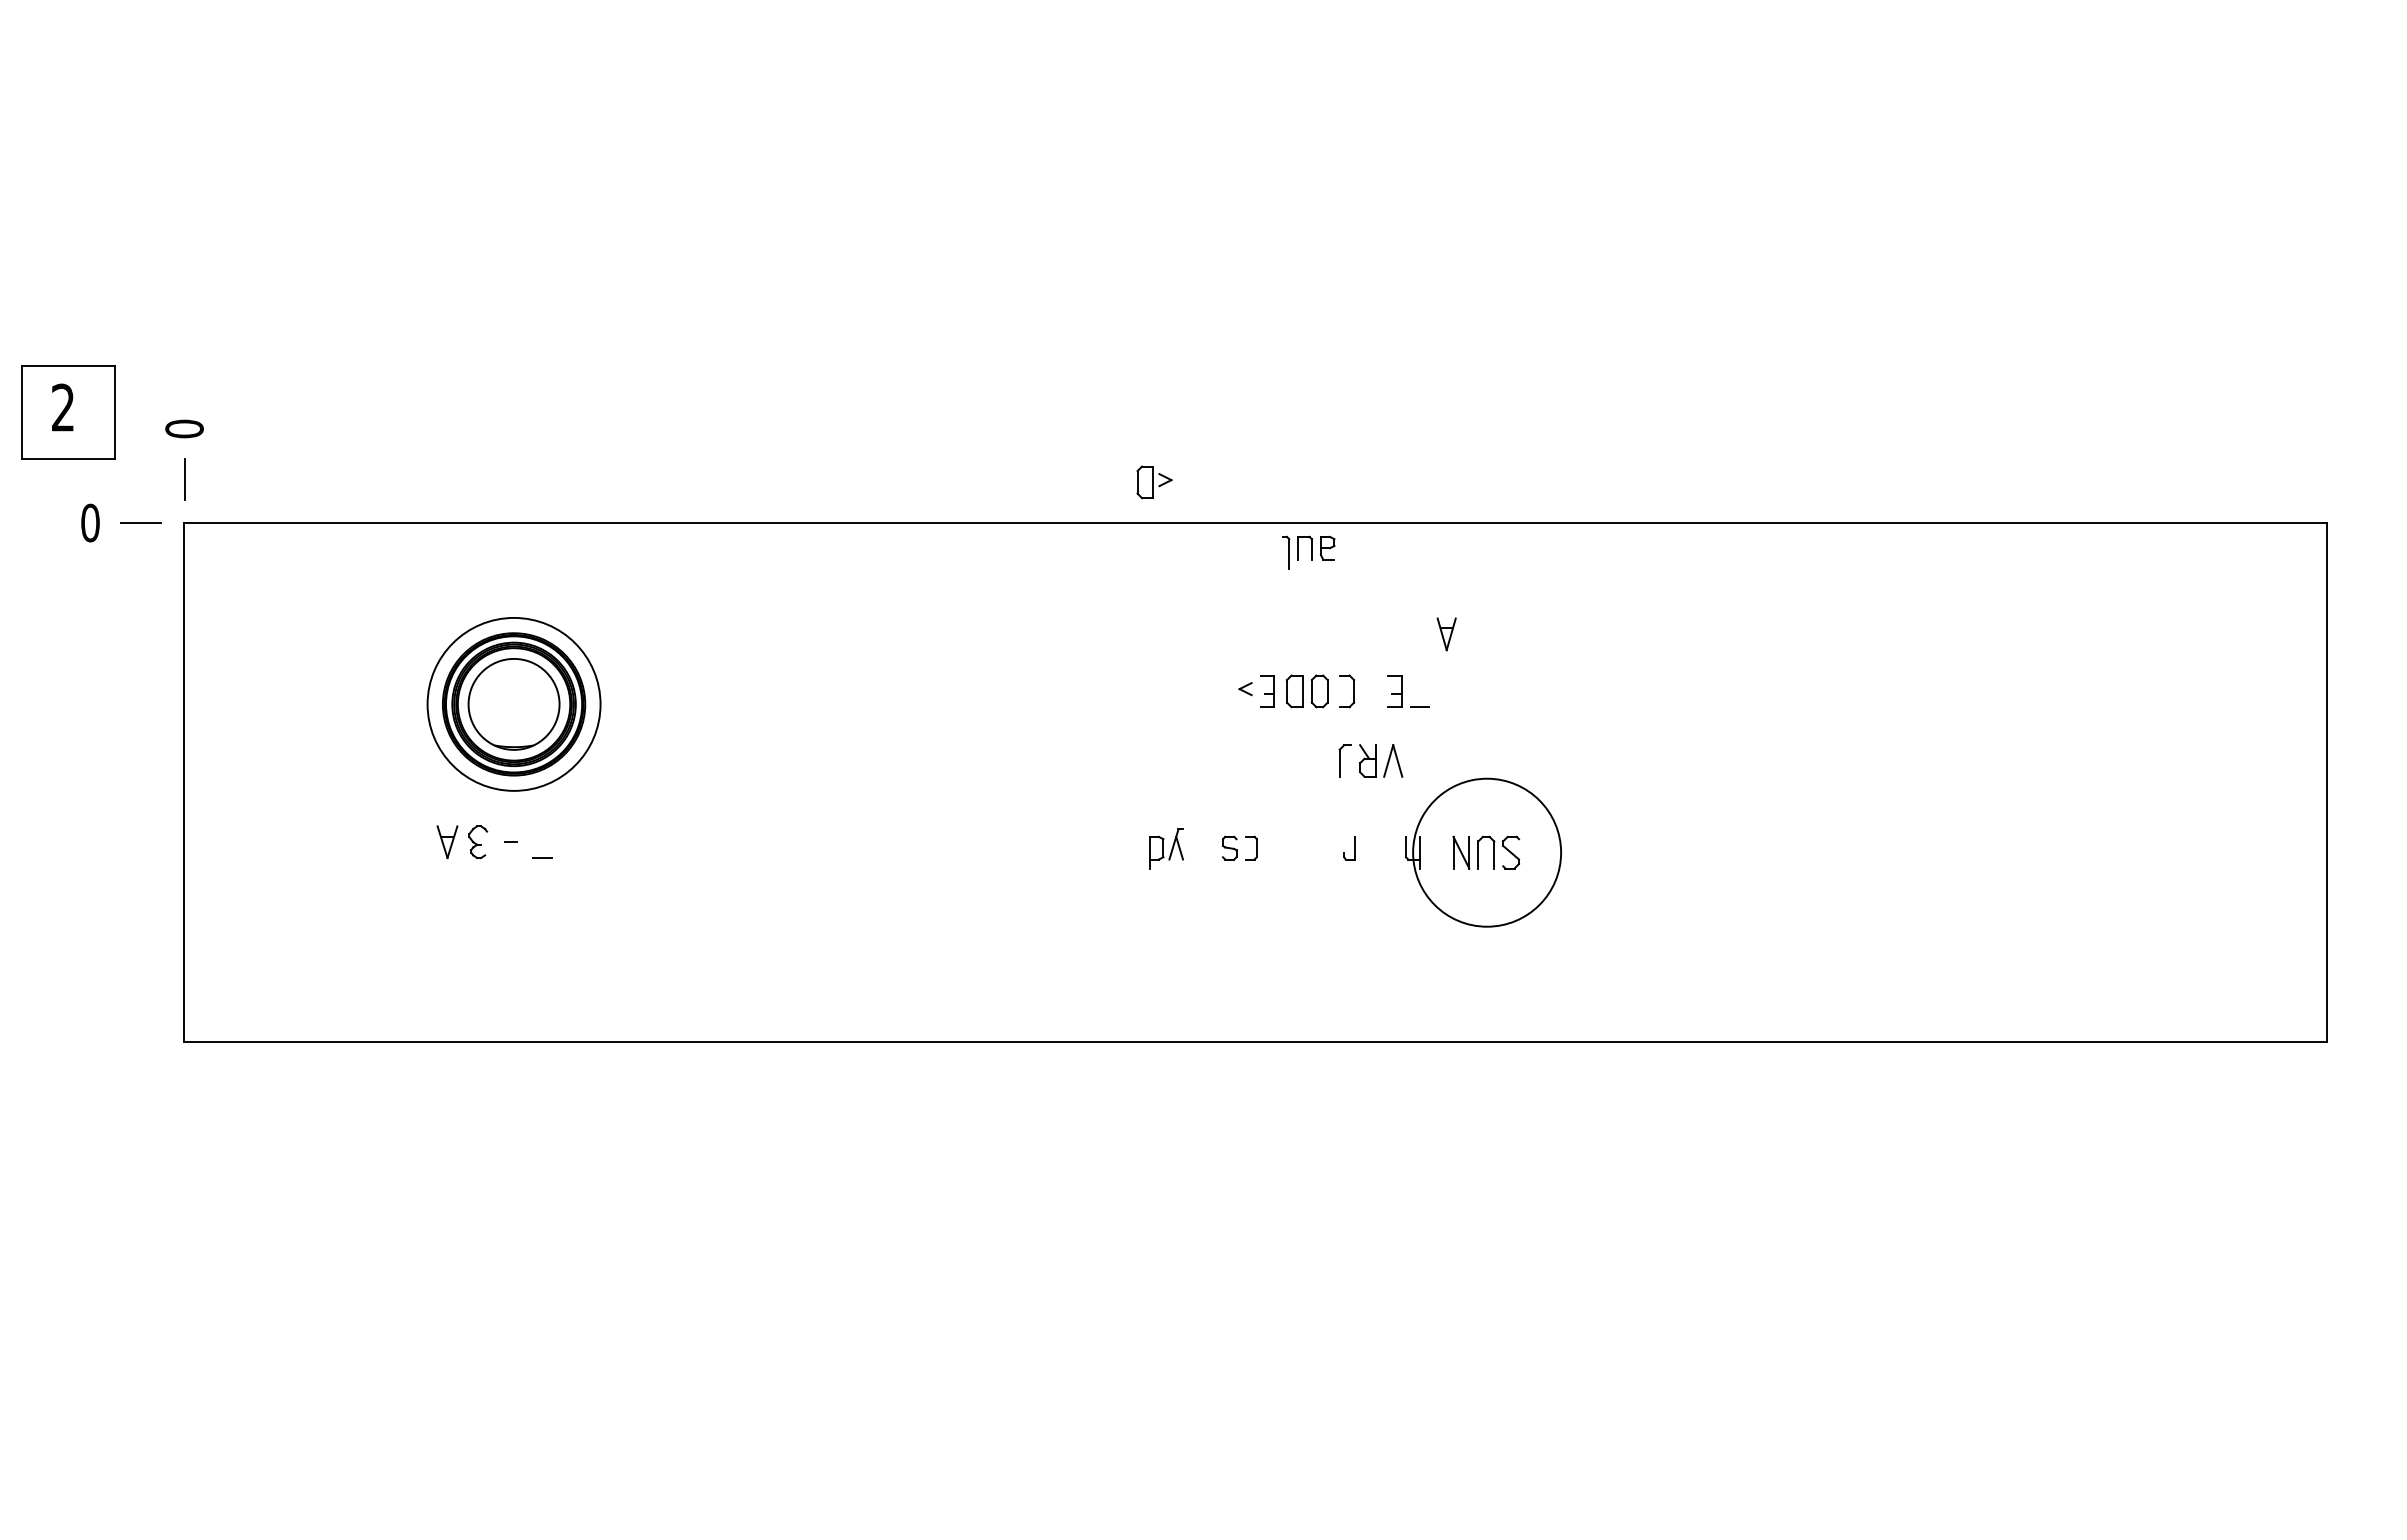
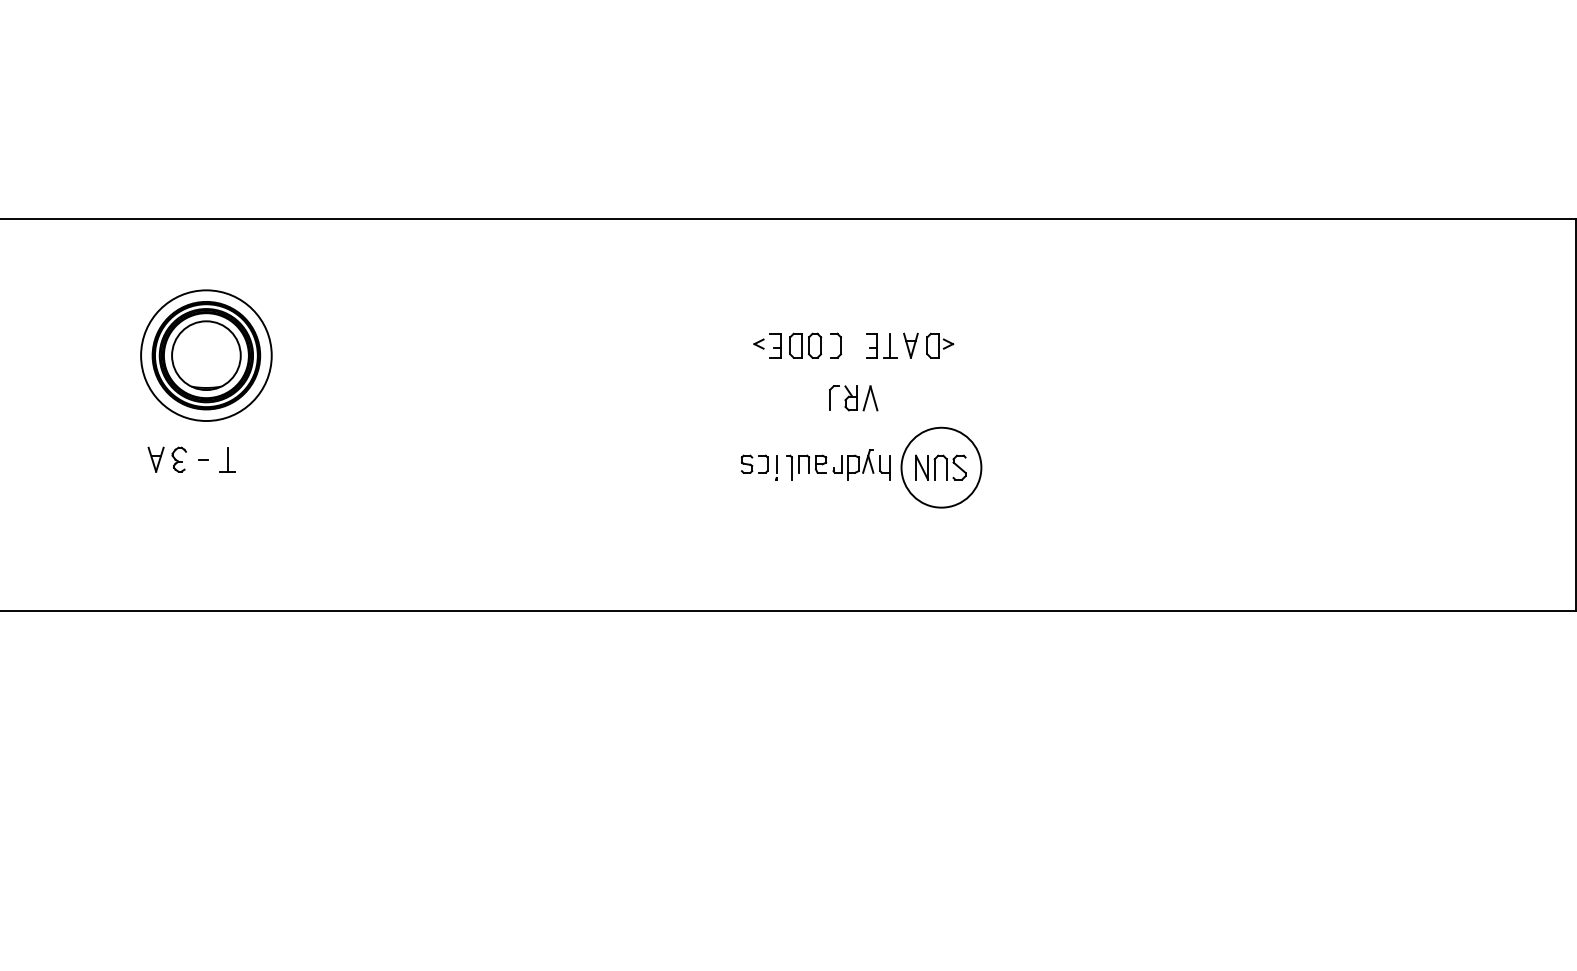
part: (1154, 482) -> (940, 345), moved
part: (1308, 552) -> (806, 467), moved
part: (1446, 634) -> (910, 345), moved
line: (1419, 691) -> (890, 345), added
line: (542, 842) -> (227, 459), added
part: (1166, 848) -> (860, 464), moved
line: (1268, 852) -> (776, 467), added
circle: (1486, 852) -> (940, 467), size x0.71

